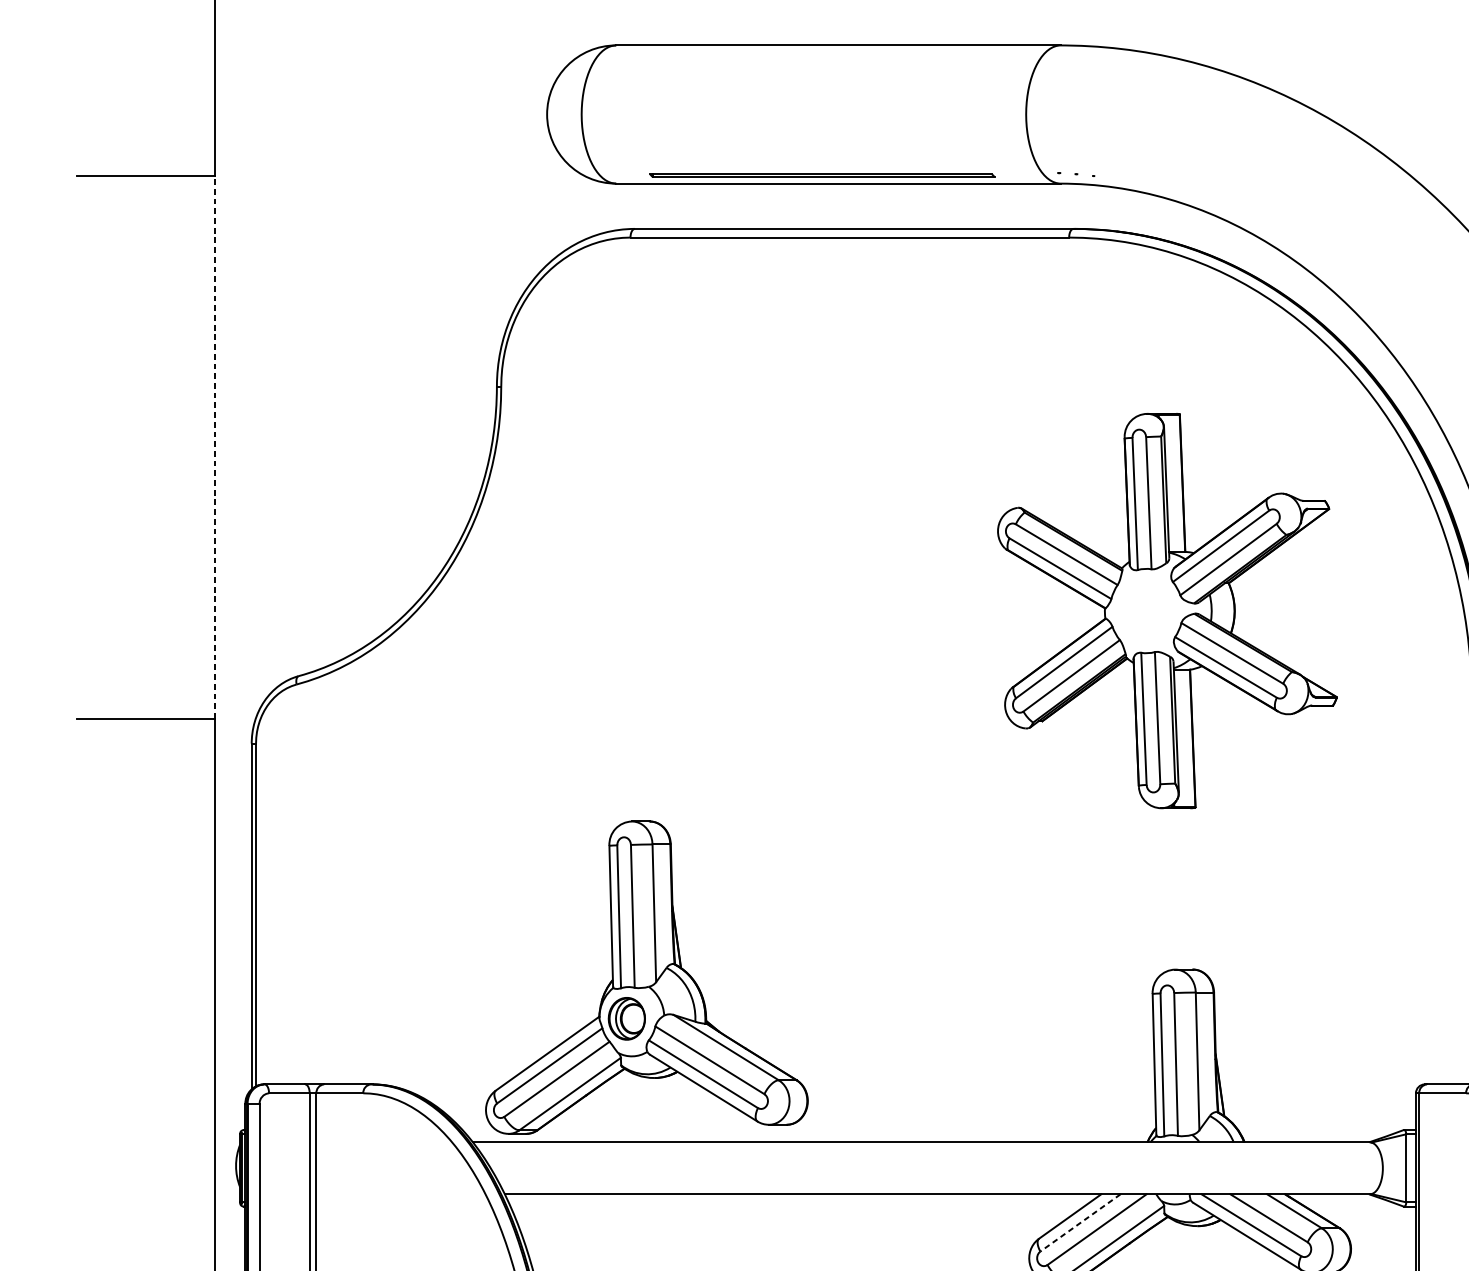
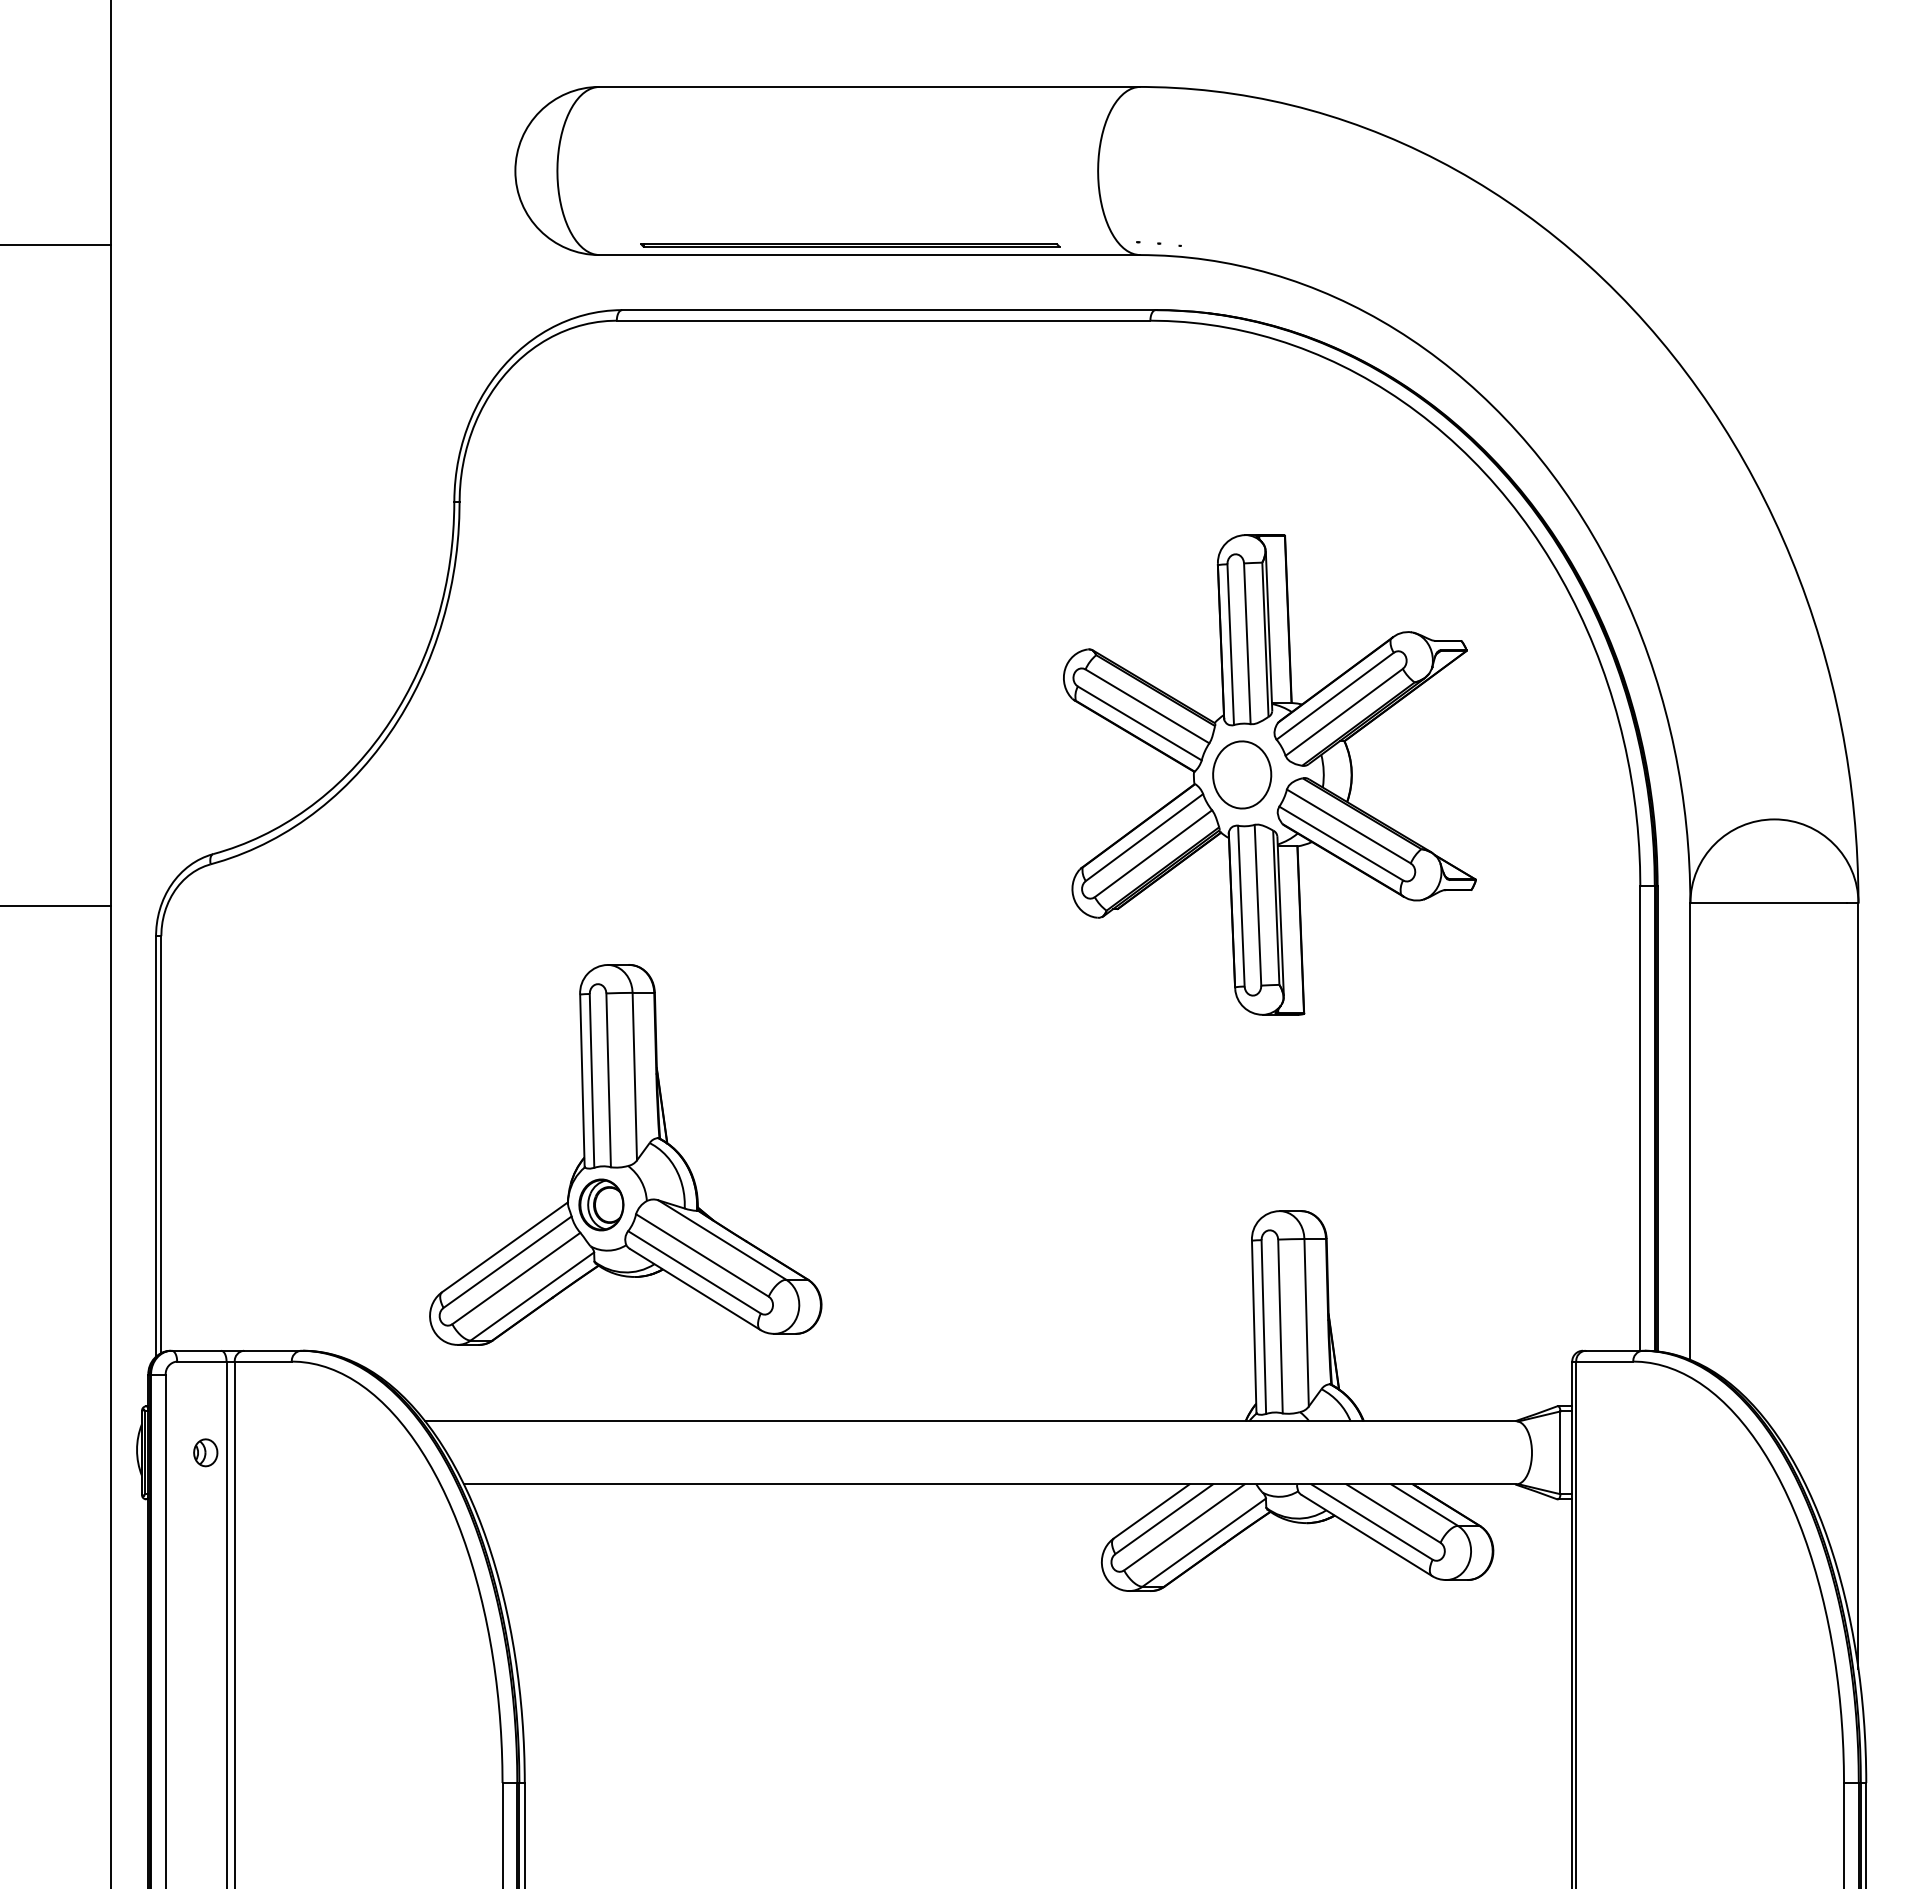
line: (215, 447) -> (111, 575), dashed -> solid
part: (1144, 610) -> (1242, 774), added
part: (646, 977) -> (625, 1154), moved
part: (292, 1168) -> (205, 1452), added
line: (1080, 1223) -> (1164, 1519), dashed -> solid

